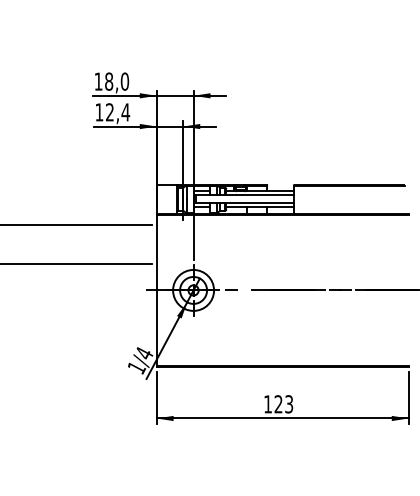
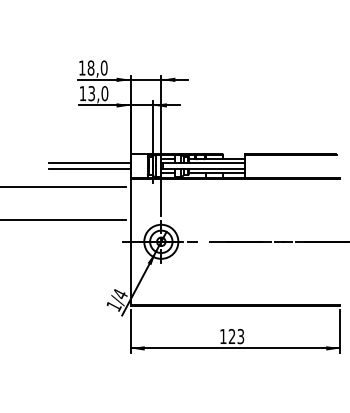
text: (118, 112) -> (98, 93), 12,4 -> 13,0
line: (107, 195) -> (89, 162), added
line: (107, 203) -> (89, 169), added

